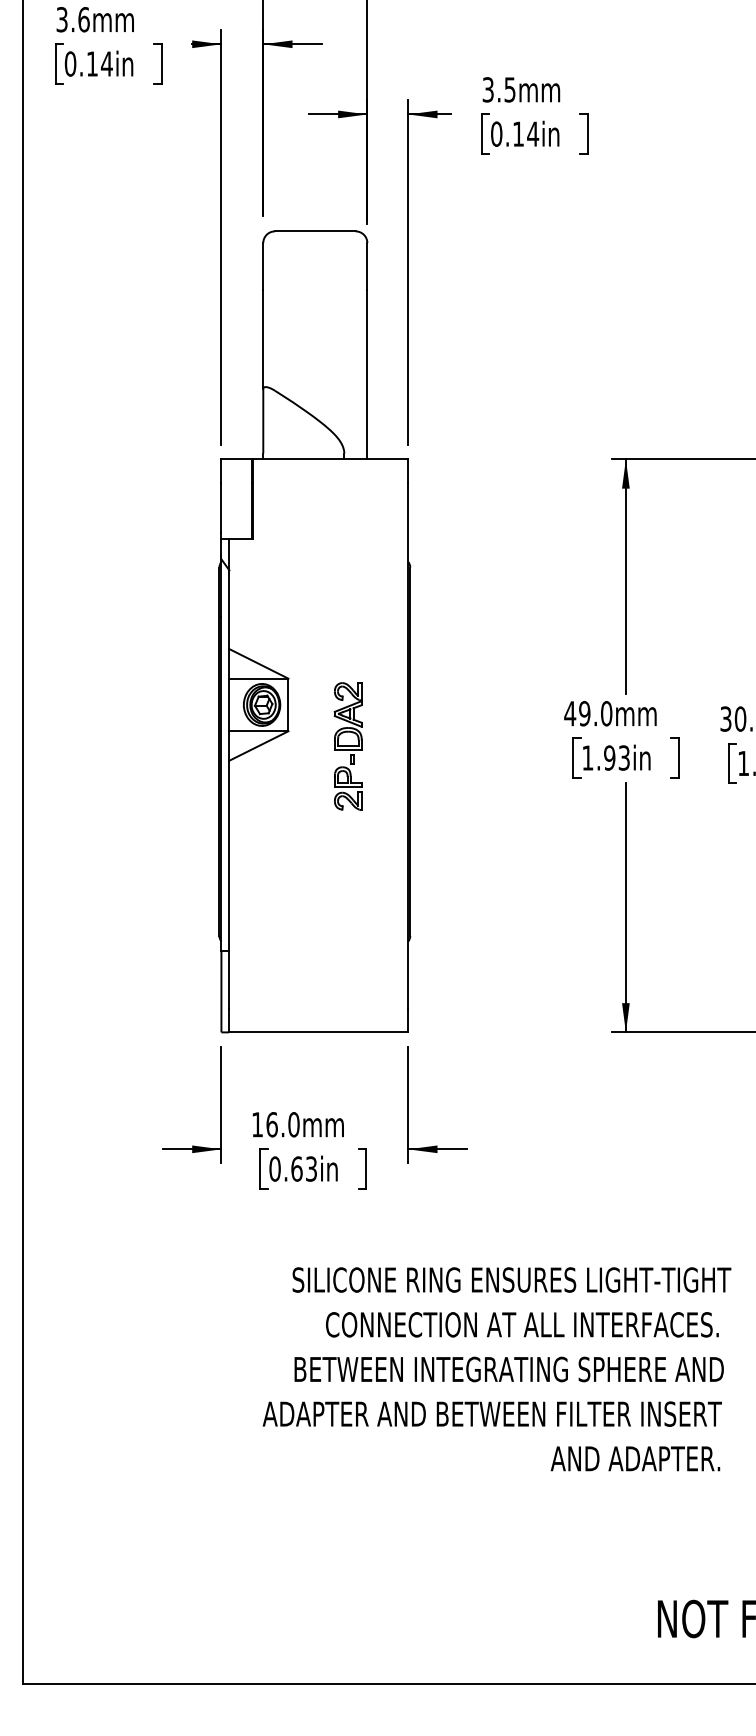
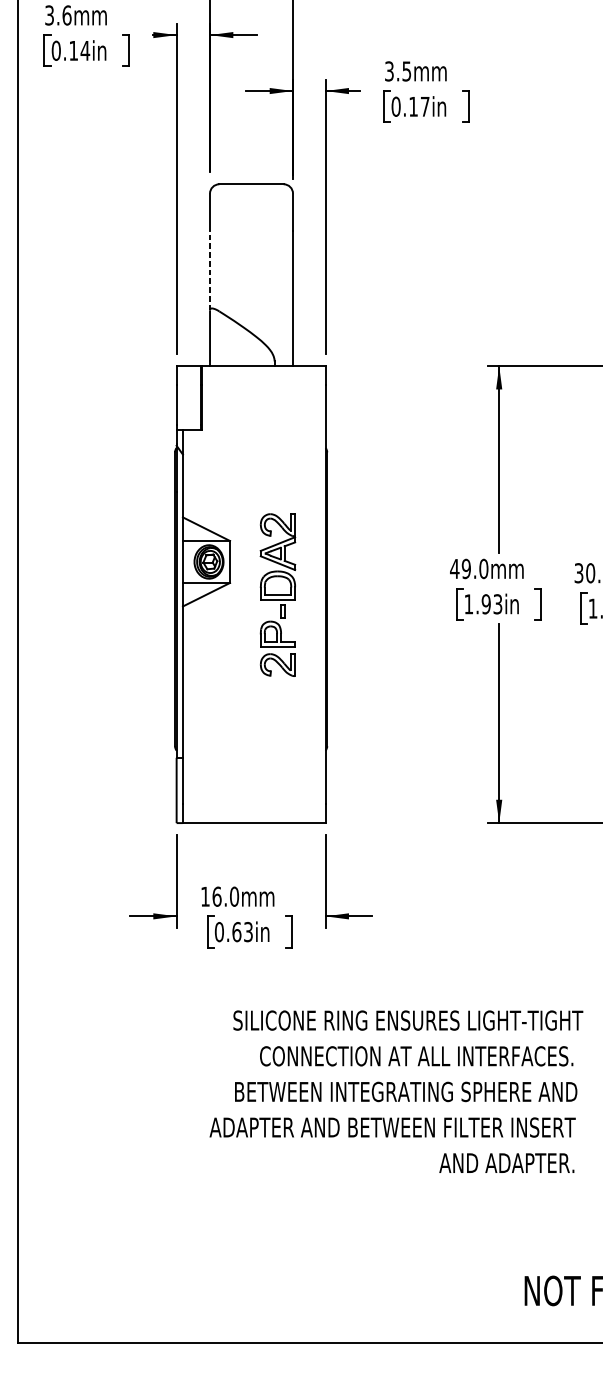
text: (533, 133) -> (425, 106), 0.14in -> 0.17in
line: (263, 339) -> (210, 270), solid -> dashed
part: (347, 746) -> (277, 595), size x1.6

